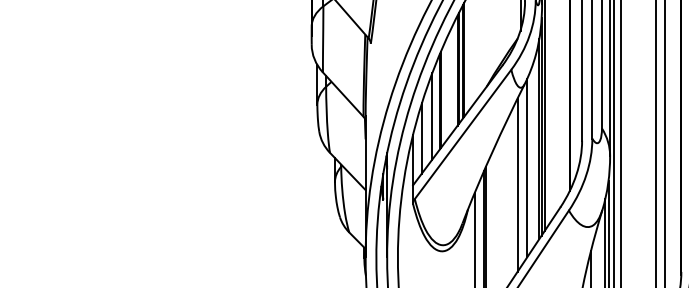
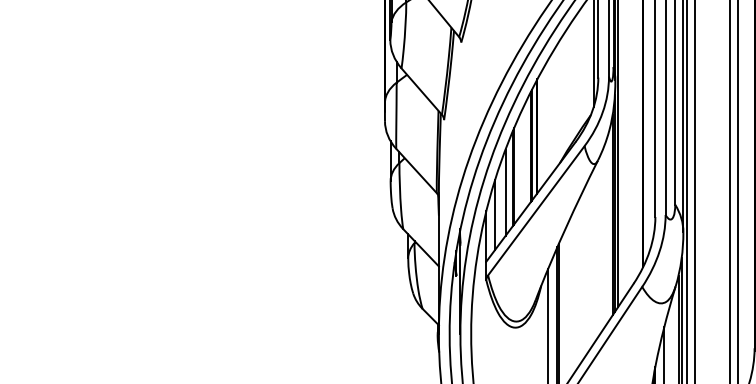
line: (527, 168) -> (600, 244), removed
line: (517, 185) -> (590, 261), removed

